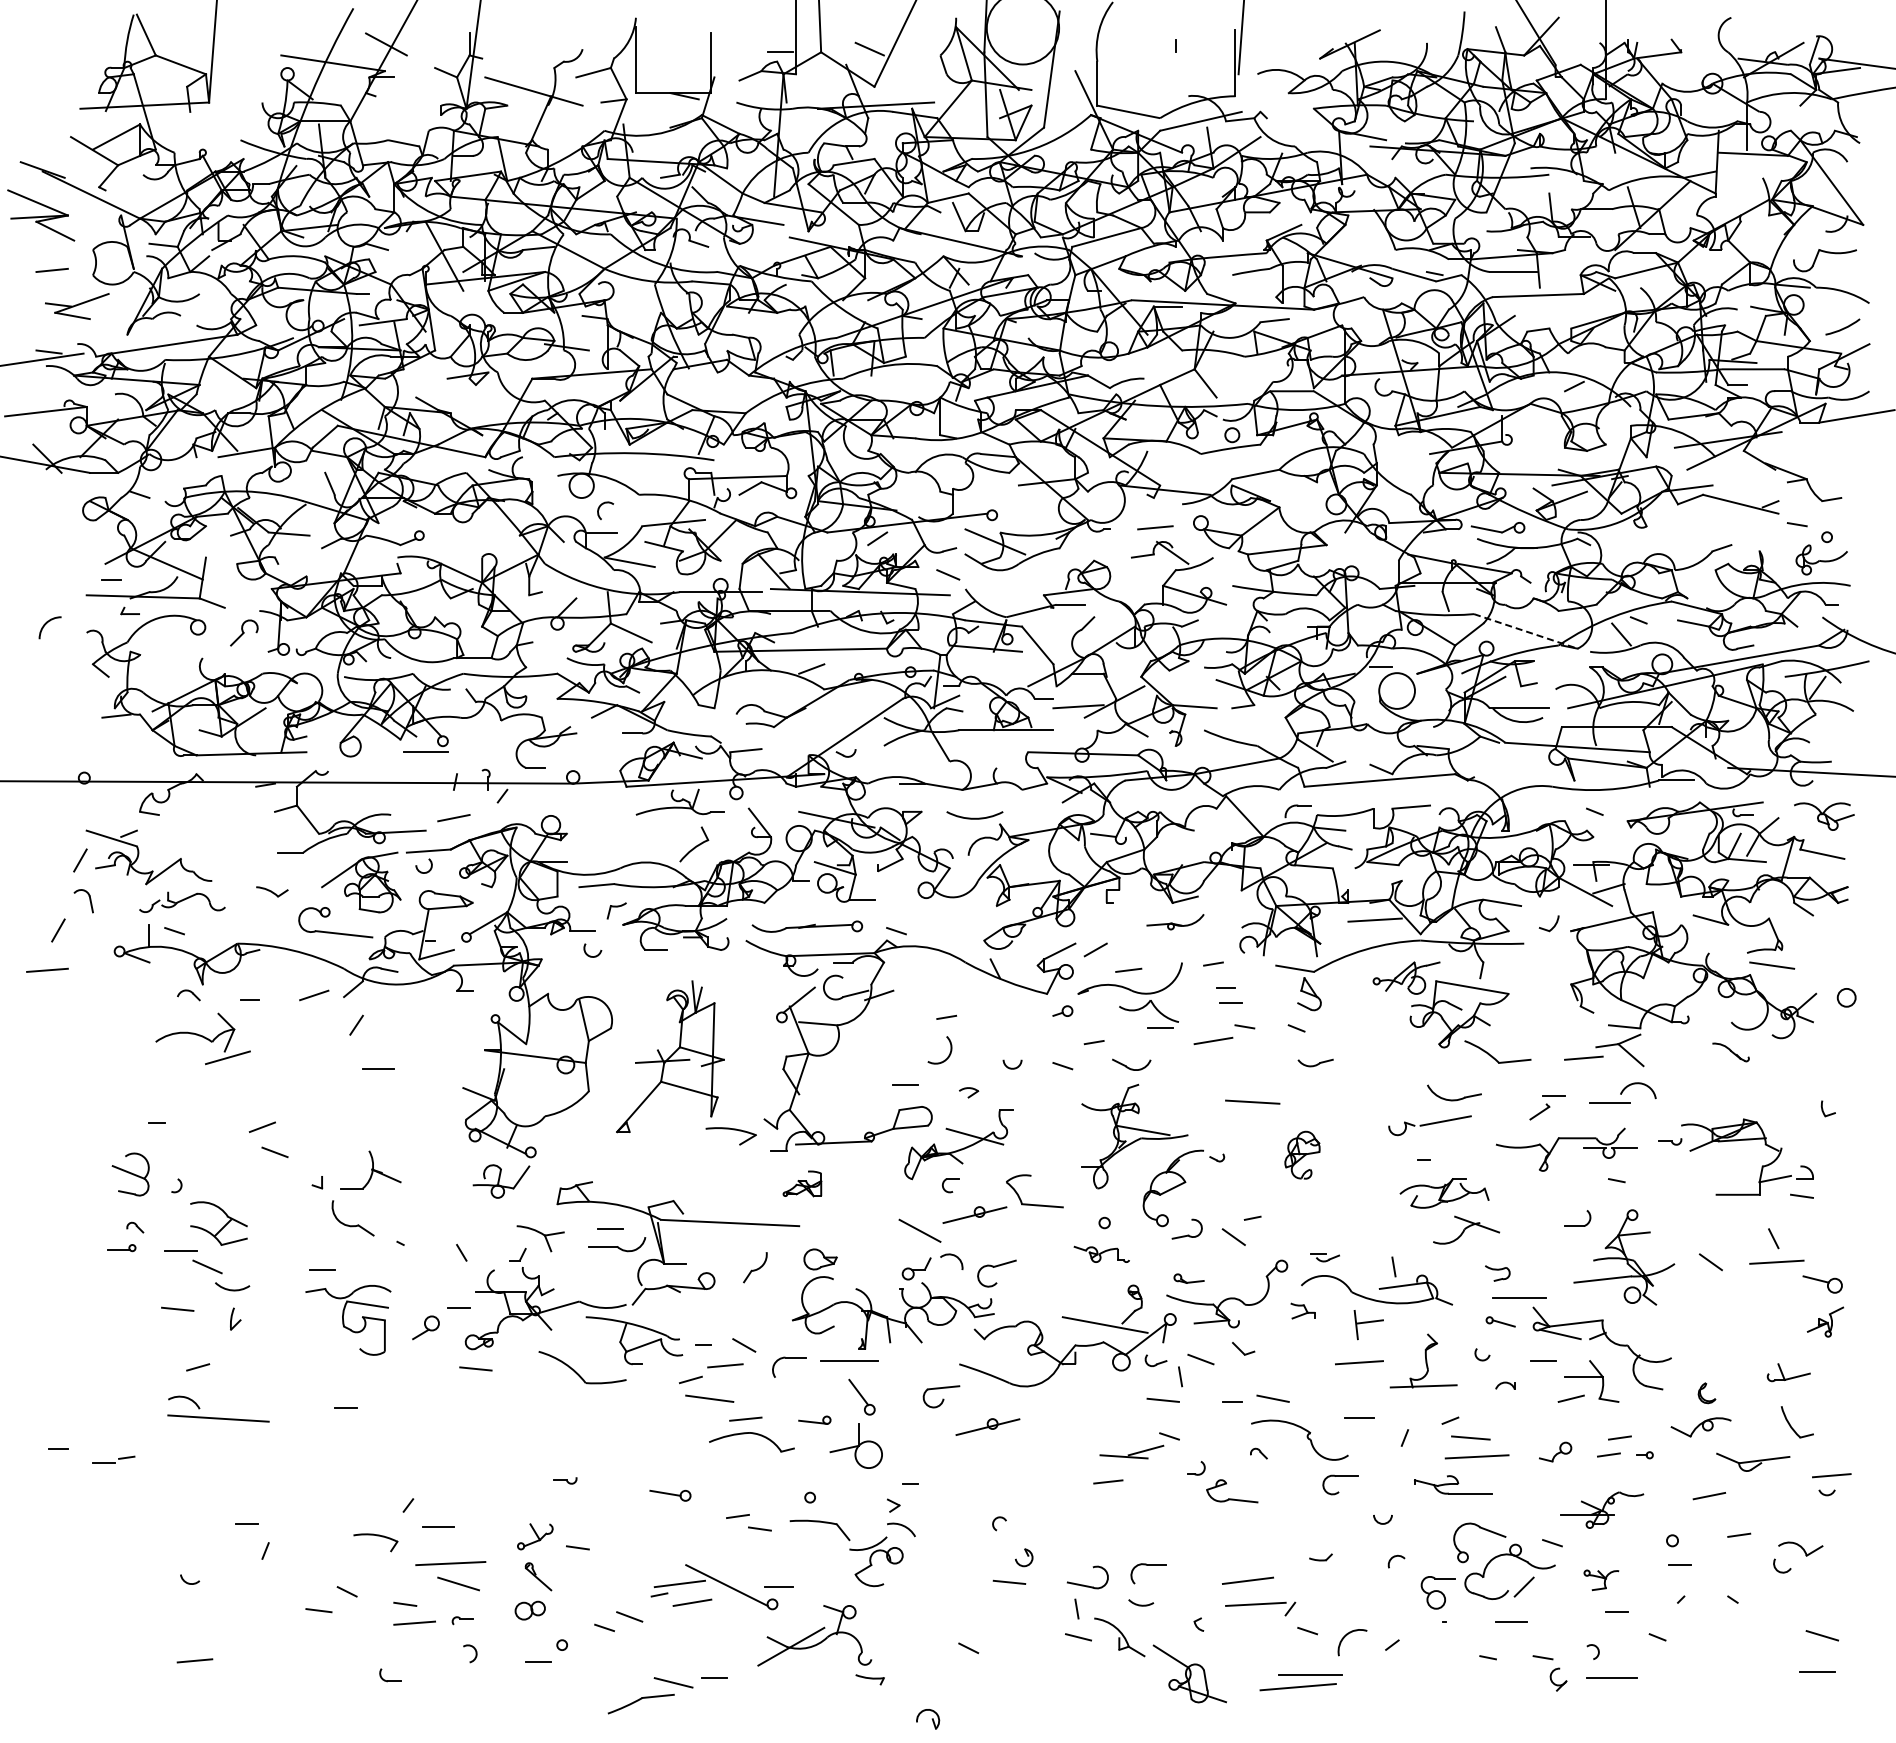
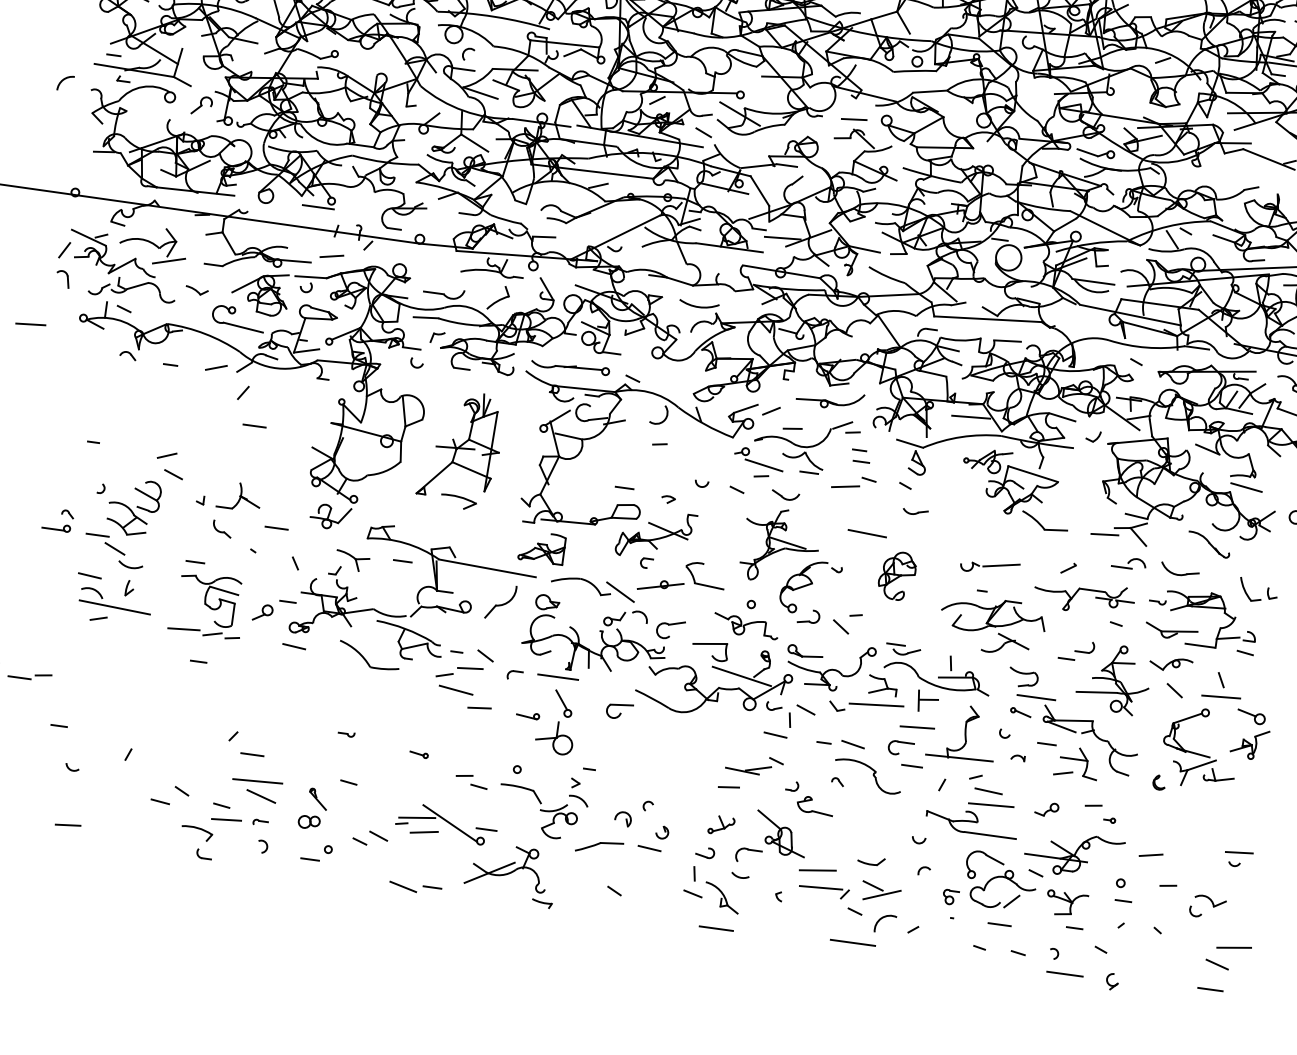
line: (1525, 631) -> (1104, 228), dashed -> solid
part: (182, 902) -> (132, 289), size x1.43
part: (1175, 921) -> (830, 398), size x1.67
line: (58, 930) -> (42, 297), removed
line: (1197, 955) -> (842, 424), added
line: (1095, 1026) -> (763, 465), added
part: (202, 1038) -> (152, 245), moved
part: (1730, 1052) -> (1208, 544), size x1.67
arc: (947, 1056) -> (663, 419), moved
part: (1623, 1093) -> (1129, 563), size x0.71
line: (1553, 1095) -> (1066, 658), moved
part: (1454, 1099) -> (1179, 574), moved
part: (733, 1130) -> (460, 498), moved
part: (1302, 1154) -> (897, 575), size x1.43
part: (130, 1174) -> (147, 496), moved
part: (802, 1183) -> (542, 547), size x1.67
part: (1444, 1193) -> (993, 616), size x1.67
line: (428, 1207) -> (276, 528), added
part: (353, 1218) -> (222, 528), size x0.62
part: (617, 1244) -> (444, 292), moved
part: (121, 1247) -> (56, 526), size x1.43
part: (1101, 1254) -> (746, 626), size x1.67
part: (1324, 1257) -> (902, 650), size x1.67
part: (755, 1267) -> (501, 602), size x1.67
part: (1497, 1273) -> (1023, 678), size x1.67
part: (1188, 1278) -> (805, 651), size x1.67
part: (1059, 1301) -> (711, 655), added
part: (1302, 1310) -> (882, 685), size x1.67
part: (1825, 1321) -> (1249, 743), size x1.43
part: (1743, 1337) -> (1190, 746), added
part: (1423, 1360) -> (962, 732), size x1.43
part: (788, 1366) -> (514, 675), size x0.62
part: (347, 1367) -> (203, 633), added
part: (218, 1417) -> (114, 606), moved
part: (1796, 1422) -> (1249, 589), moved
part: (987, 1426) -> (649, 736), removed
part: (1700, 1427) -> (1170, 664), moved
part: (752, 1434) -> (582, 580), moved
line: (1608, 1454) -> (1084, 816), removed
part: (113, 1459) -> (30, 675), size x1.43
part: (1753, 1461) -> (1171, 631), moved
part: (1453, 1484) -> (971, 822), size x1.67
part: (1338, 1491) -> (898, 752), moved
part: (670, 1496) -> (419, 755), size x0.62
part: (1602, 1509) -> (1074, 854), size x1.67
line: (246, 1523) -> (59, 725), moved
part: (376, 1536) -> (197, 829), moved
part: (535, 1536) -> (721, 825), moved
part: (1320, 1557) -> (871, 861), size x1.67
part: (1087, 1577) -> (705, 852), size x0.62
part: (1601, 1580) -> (1066, 904), size x1.67
part: (1438, 1592) -> (950, 897), size x0.62
part: (1340, 1599) -> (881, 892), added
line: (1842, 1608) -> (1234, 947), added
part: (1189, 1673) -> (780, 833), moved
part: (1558, 1679) -> (1112, 981), moved
line: (1117, 1681) -> (716, 928), added
line: (1297, 1687) -> (875, 705), moved
part: (640, 1703) -> (598, 846), moved
part: (928, 1719) -> (623, 819), moved

